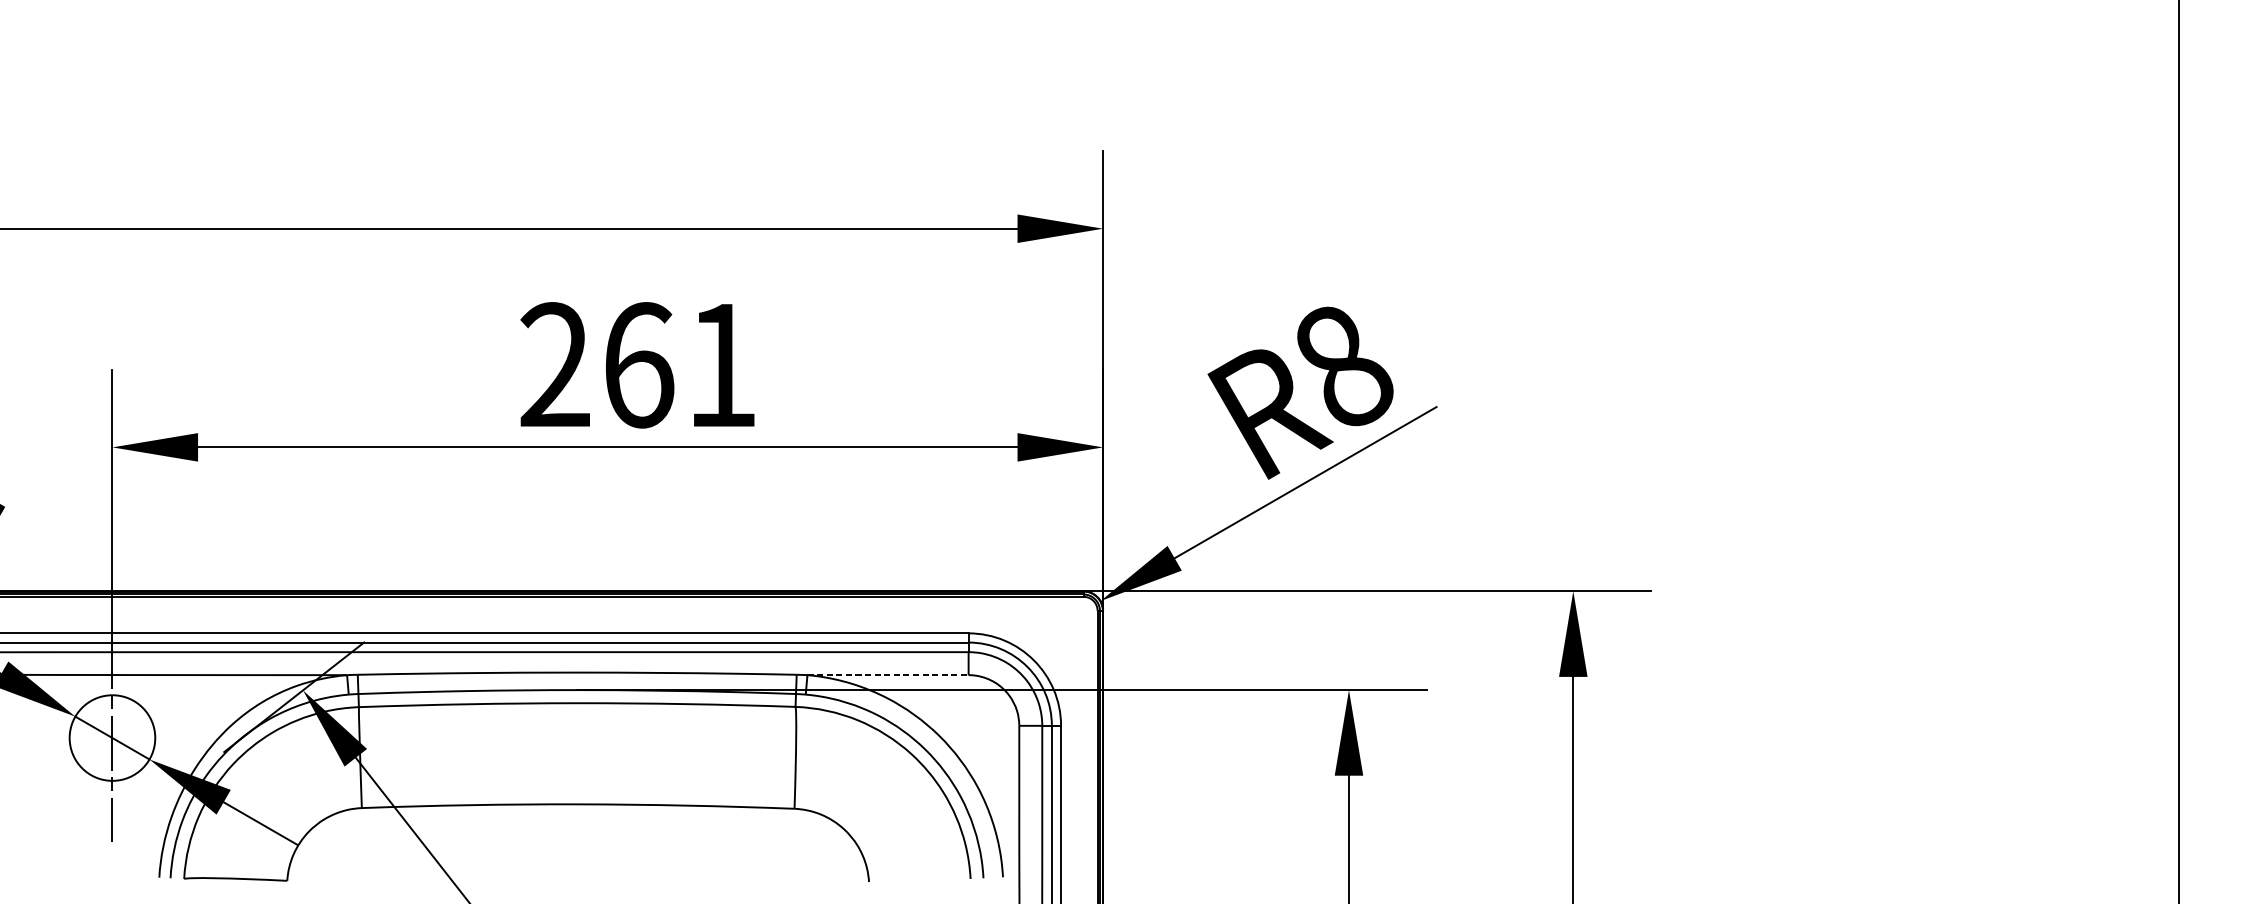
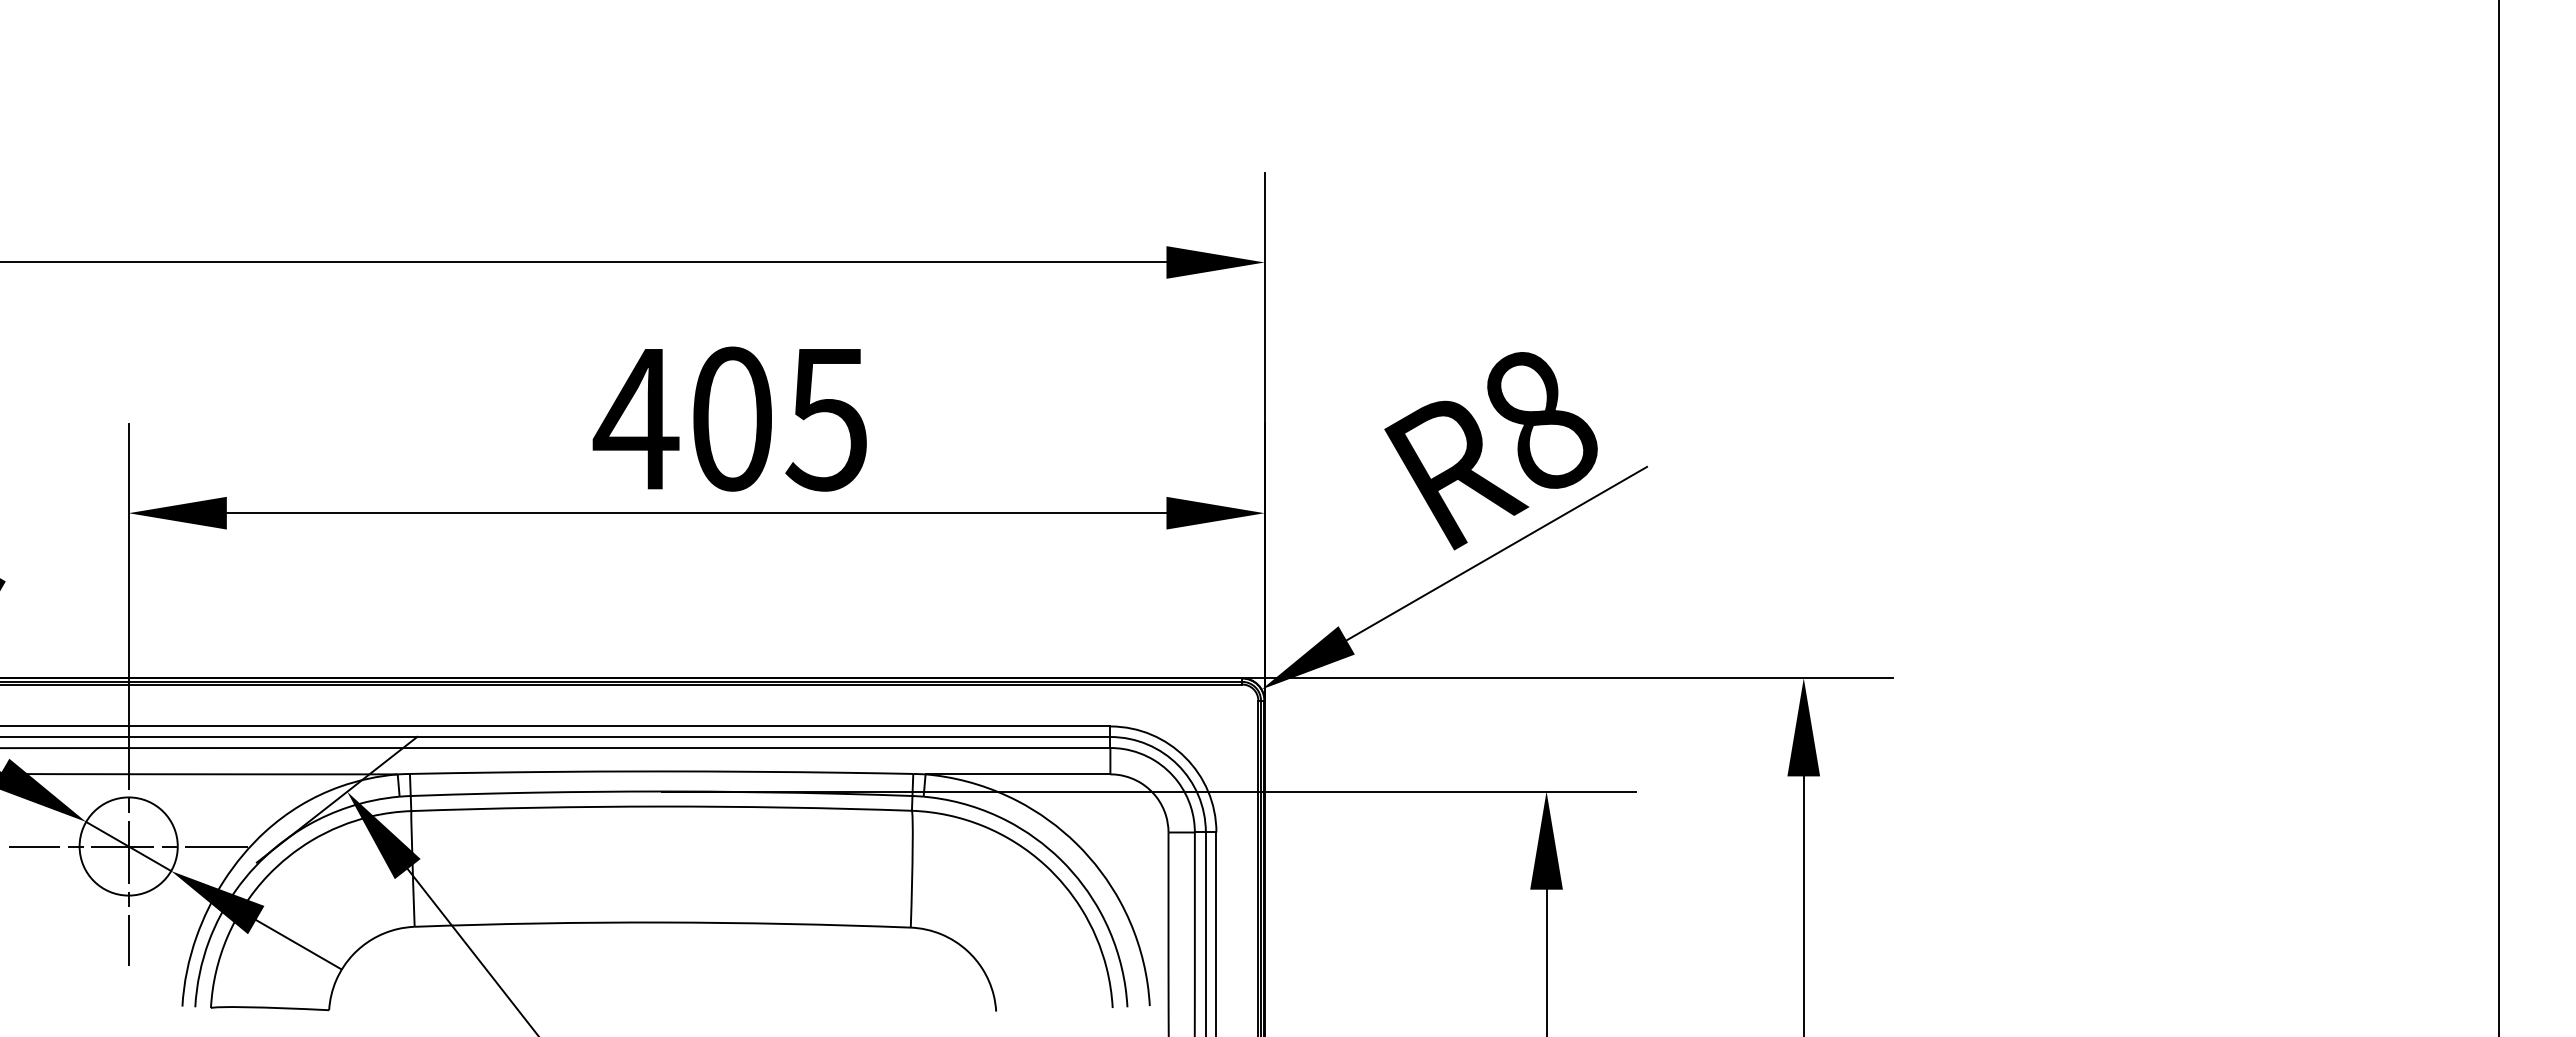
text: (636, 364) -> (729, 418), 261 -> 405
line: (888, 675) -> (1018, 774), dashed -> solid
line: (112, 738) -> (128, 846), added

